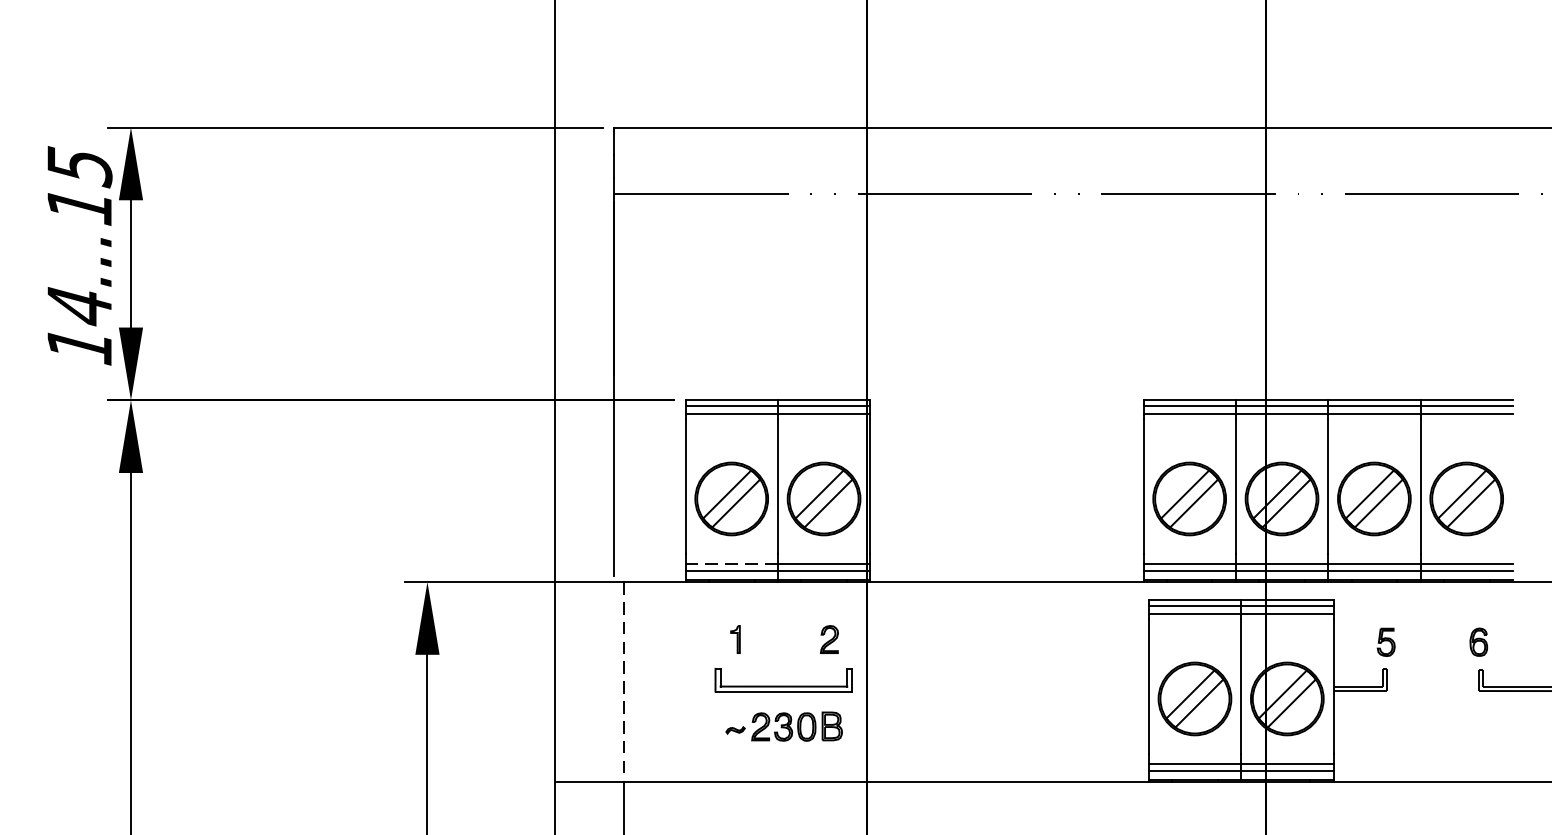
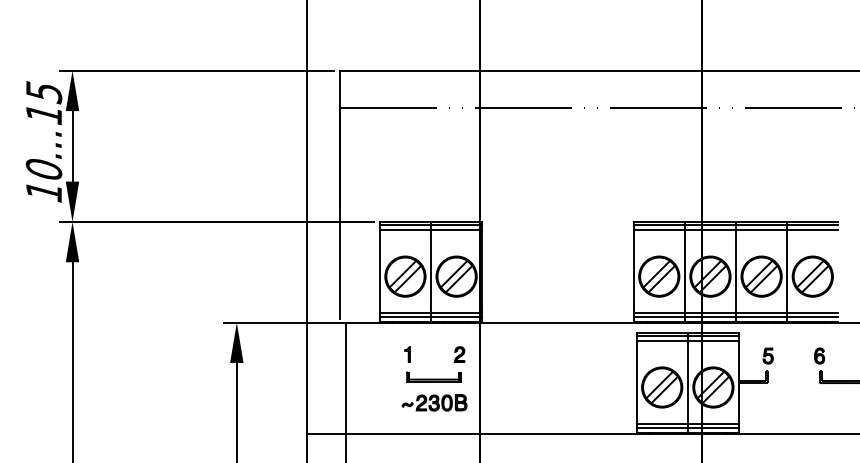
text: (78, 305) -> (43, 169), 14...15 -> 10...15
line: (731, 563) -> (405, 312), dashed -> solid
part: (782, 679) -> (433, 376), size x0.71
line: (623, 682) -> (345, 378), dashed -> solid

